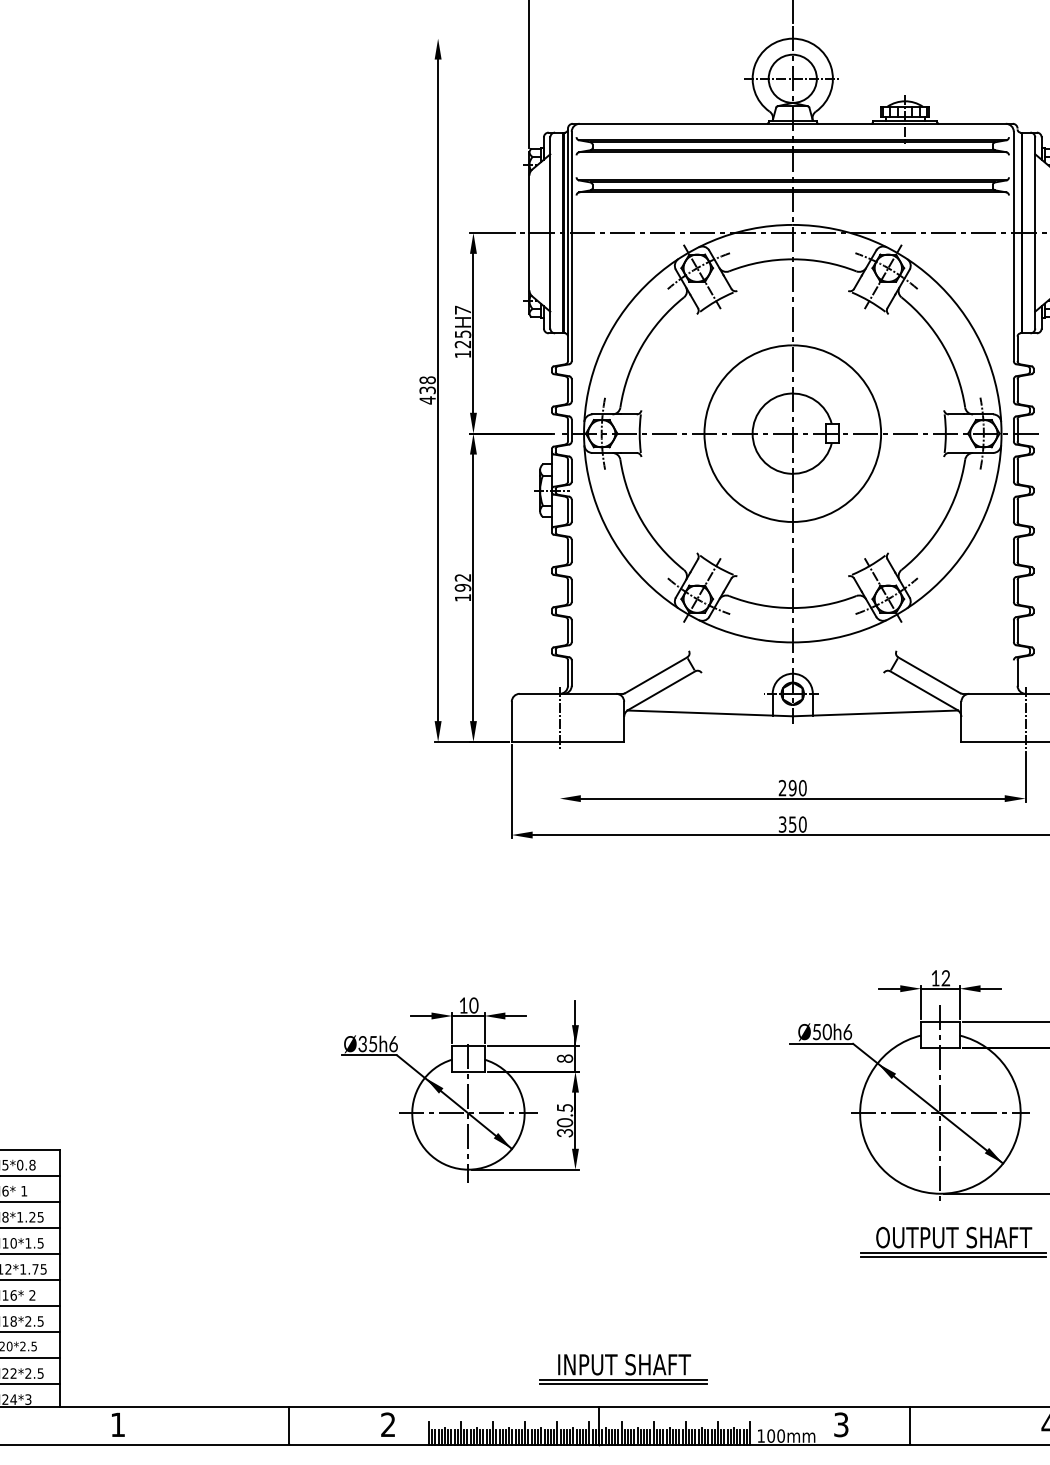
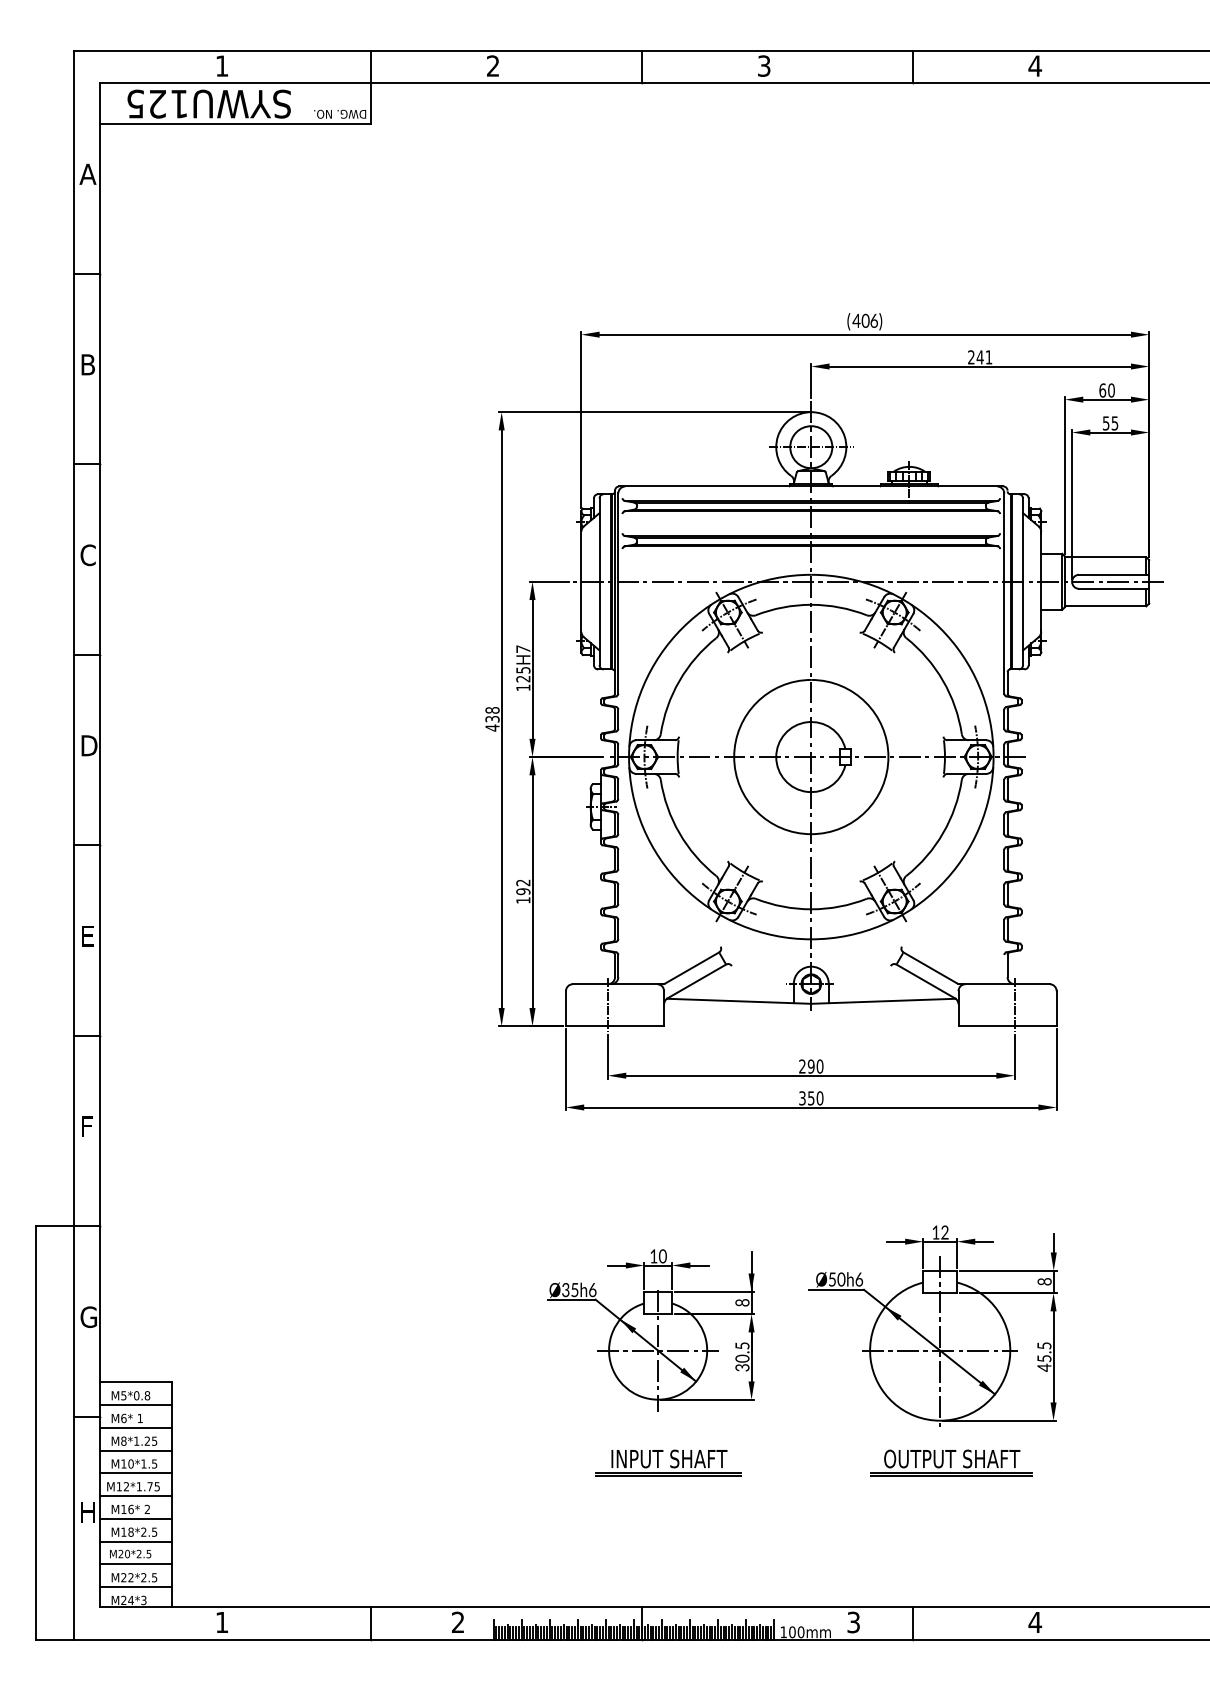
line: (612, 39) -> (653, 412), added
line: (560, 776) -> (608, 1056), added
part: (459, 1090) -> (650, 1330), moved
part: (623, 1368) -> (668, 1462), moved

